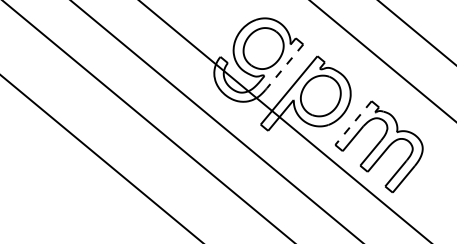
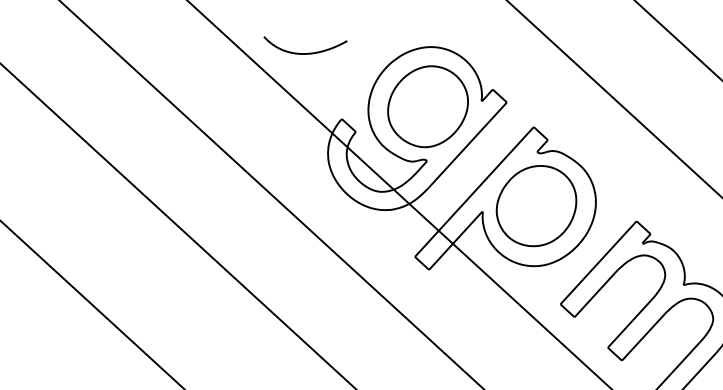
curve: (199, 24) -> (303, 52), added
line: (284, 66) -> (467, 144), dashed -> solid
line: (353, 123) -> (598, 263), dashed -> solid

